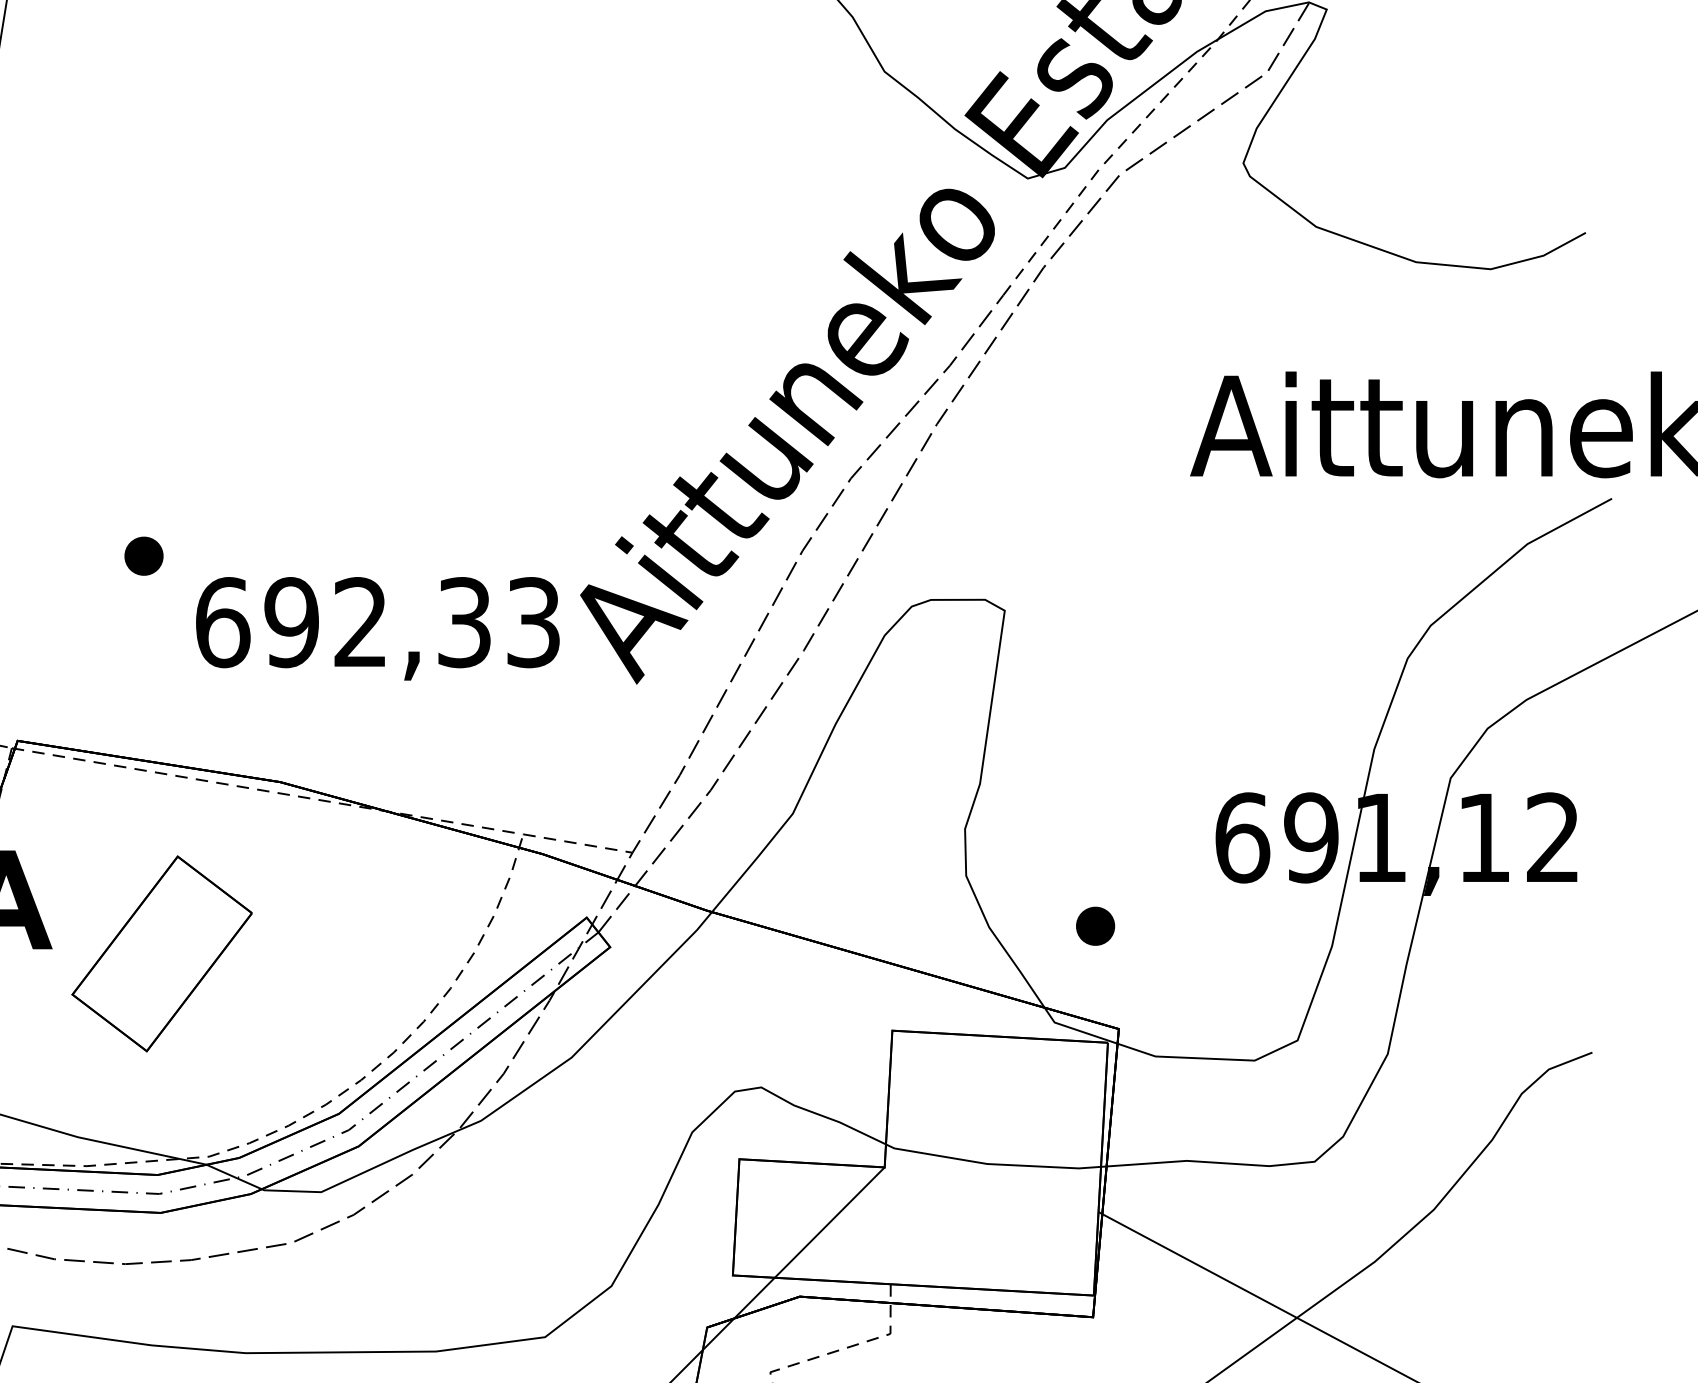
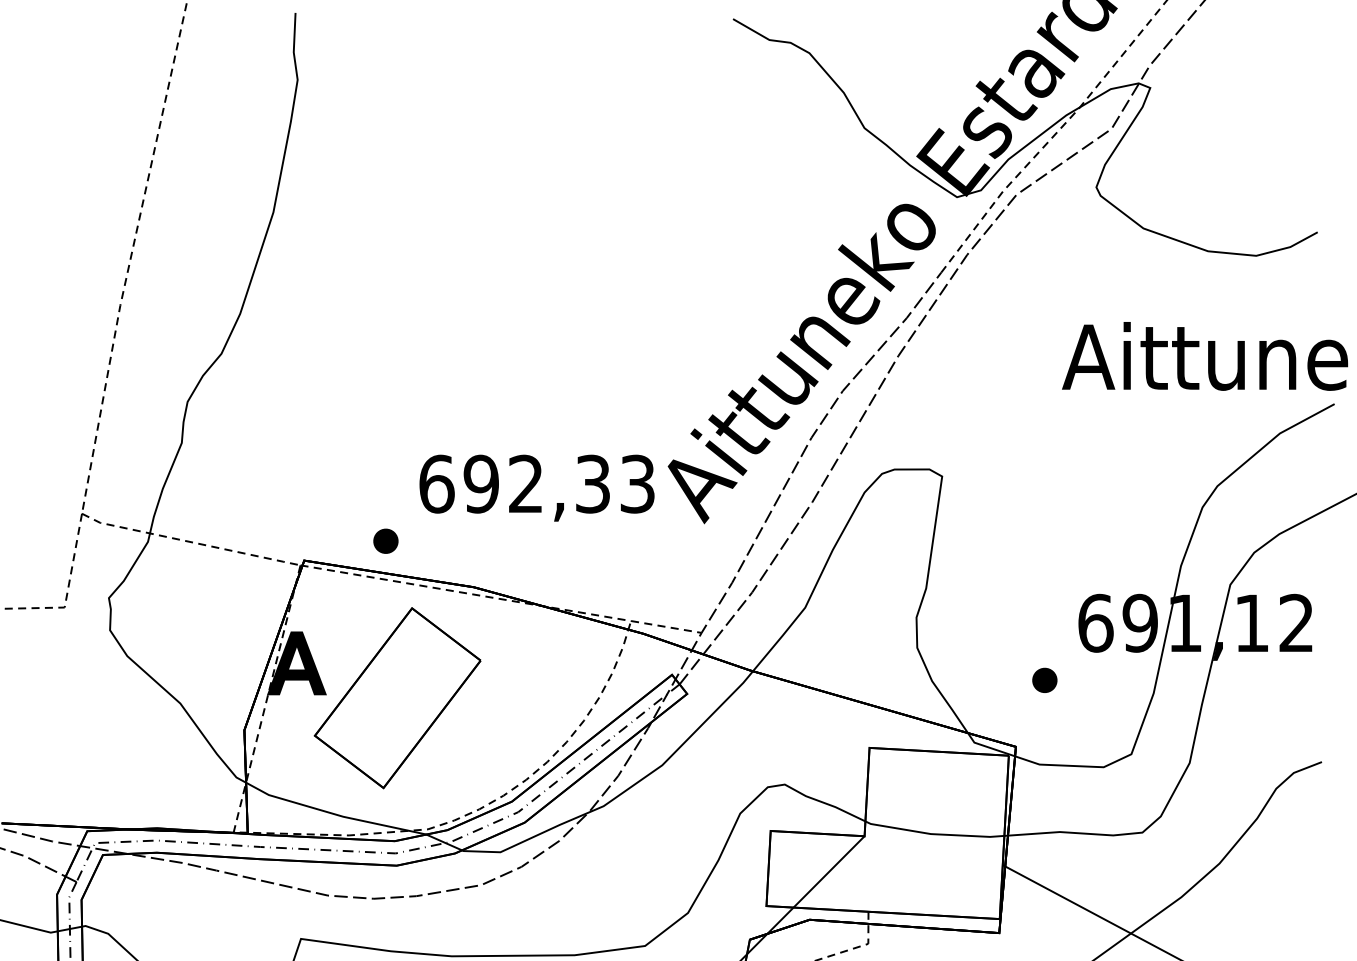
part: (143, 555) -> (385, 540), moved
part: (1095, 924) -> (1044, 679), moved
part: (161, 954) -> (397, 698), size x1.43

